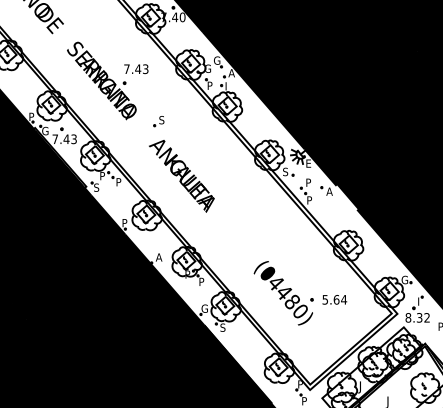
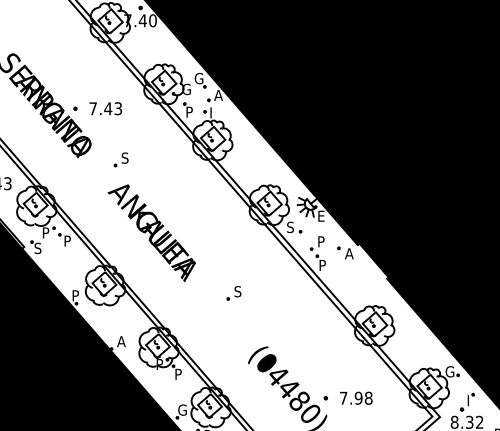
text: (136, 69) -> (105, 109), moved
part: (242, 221) -> (232, 293), added
text: (334, 299) -> (355, 397), 5.64 -> 7.98

